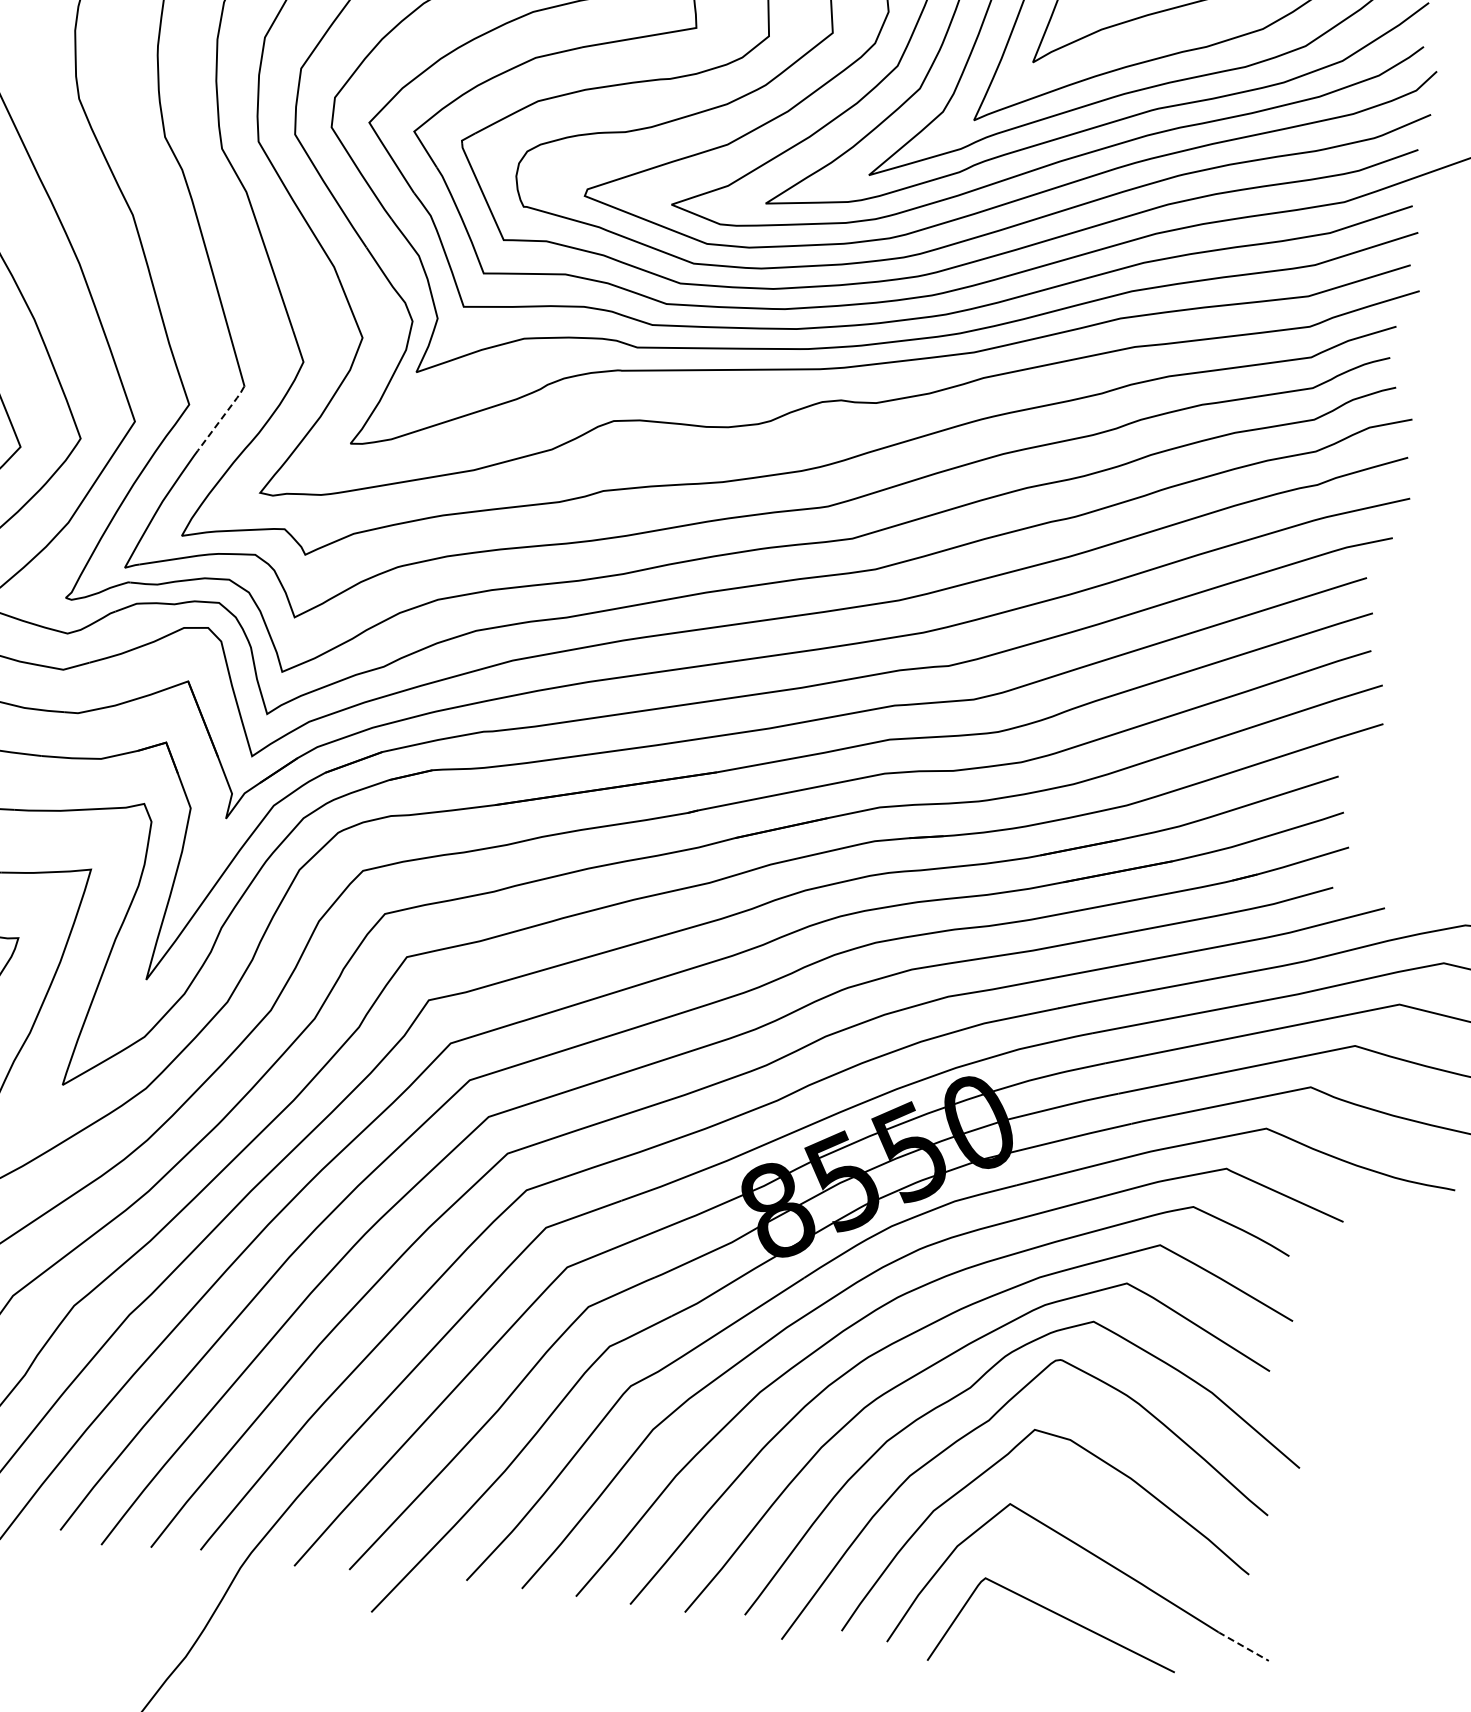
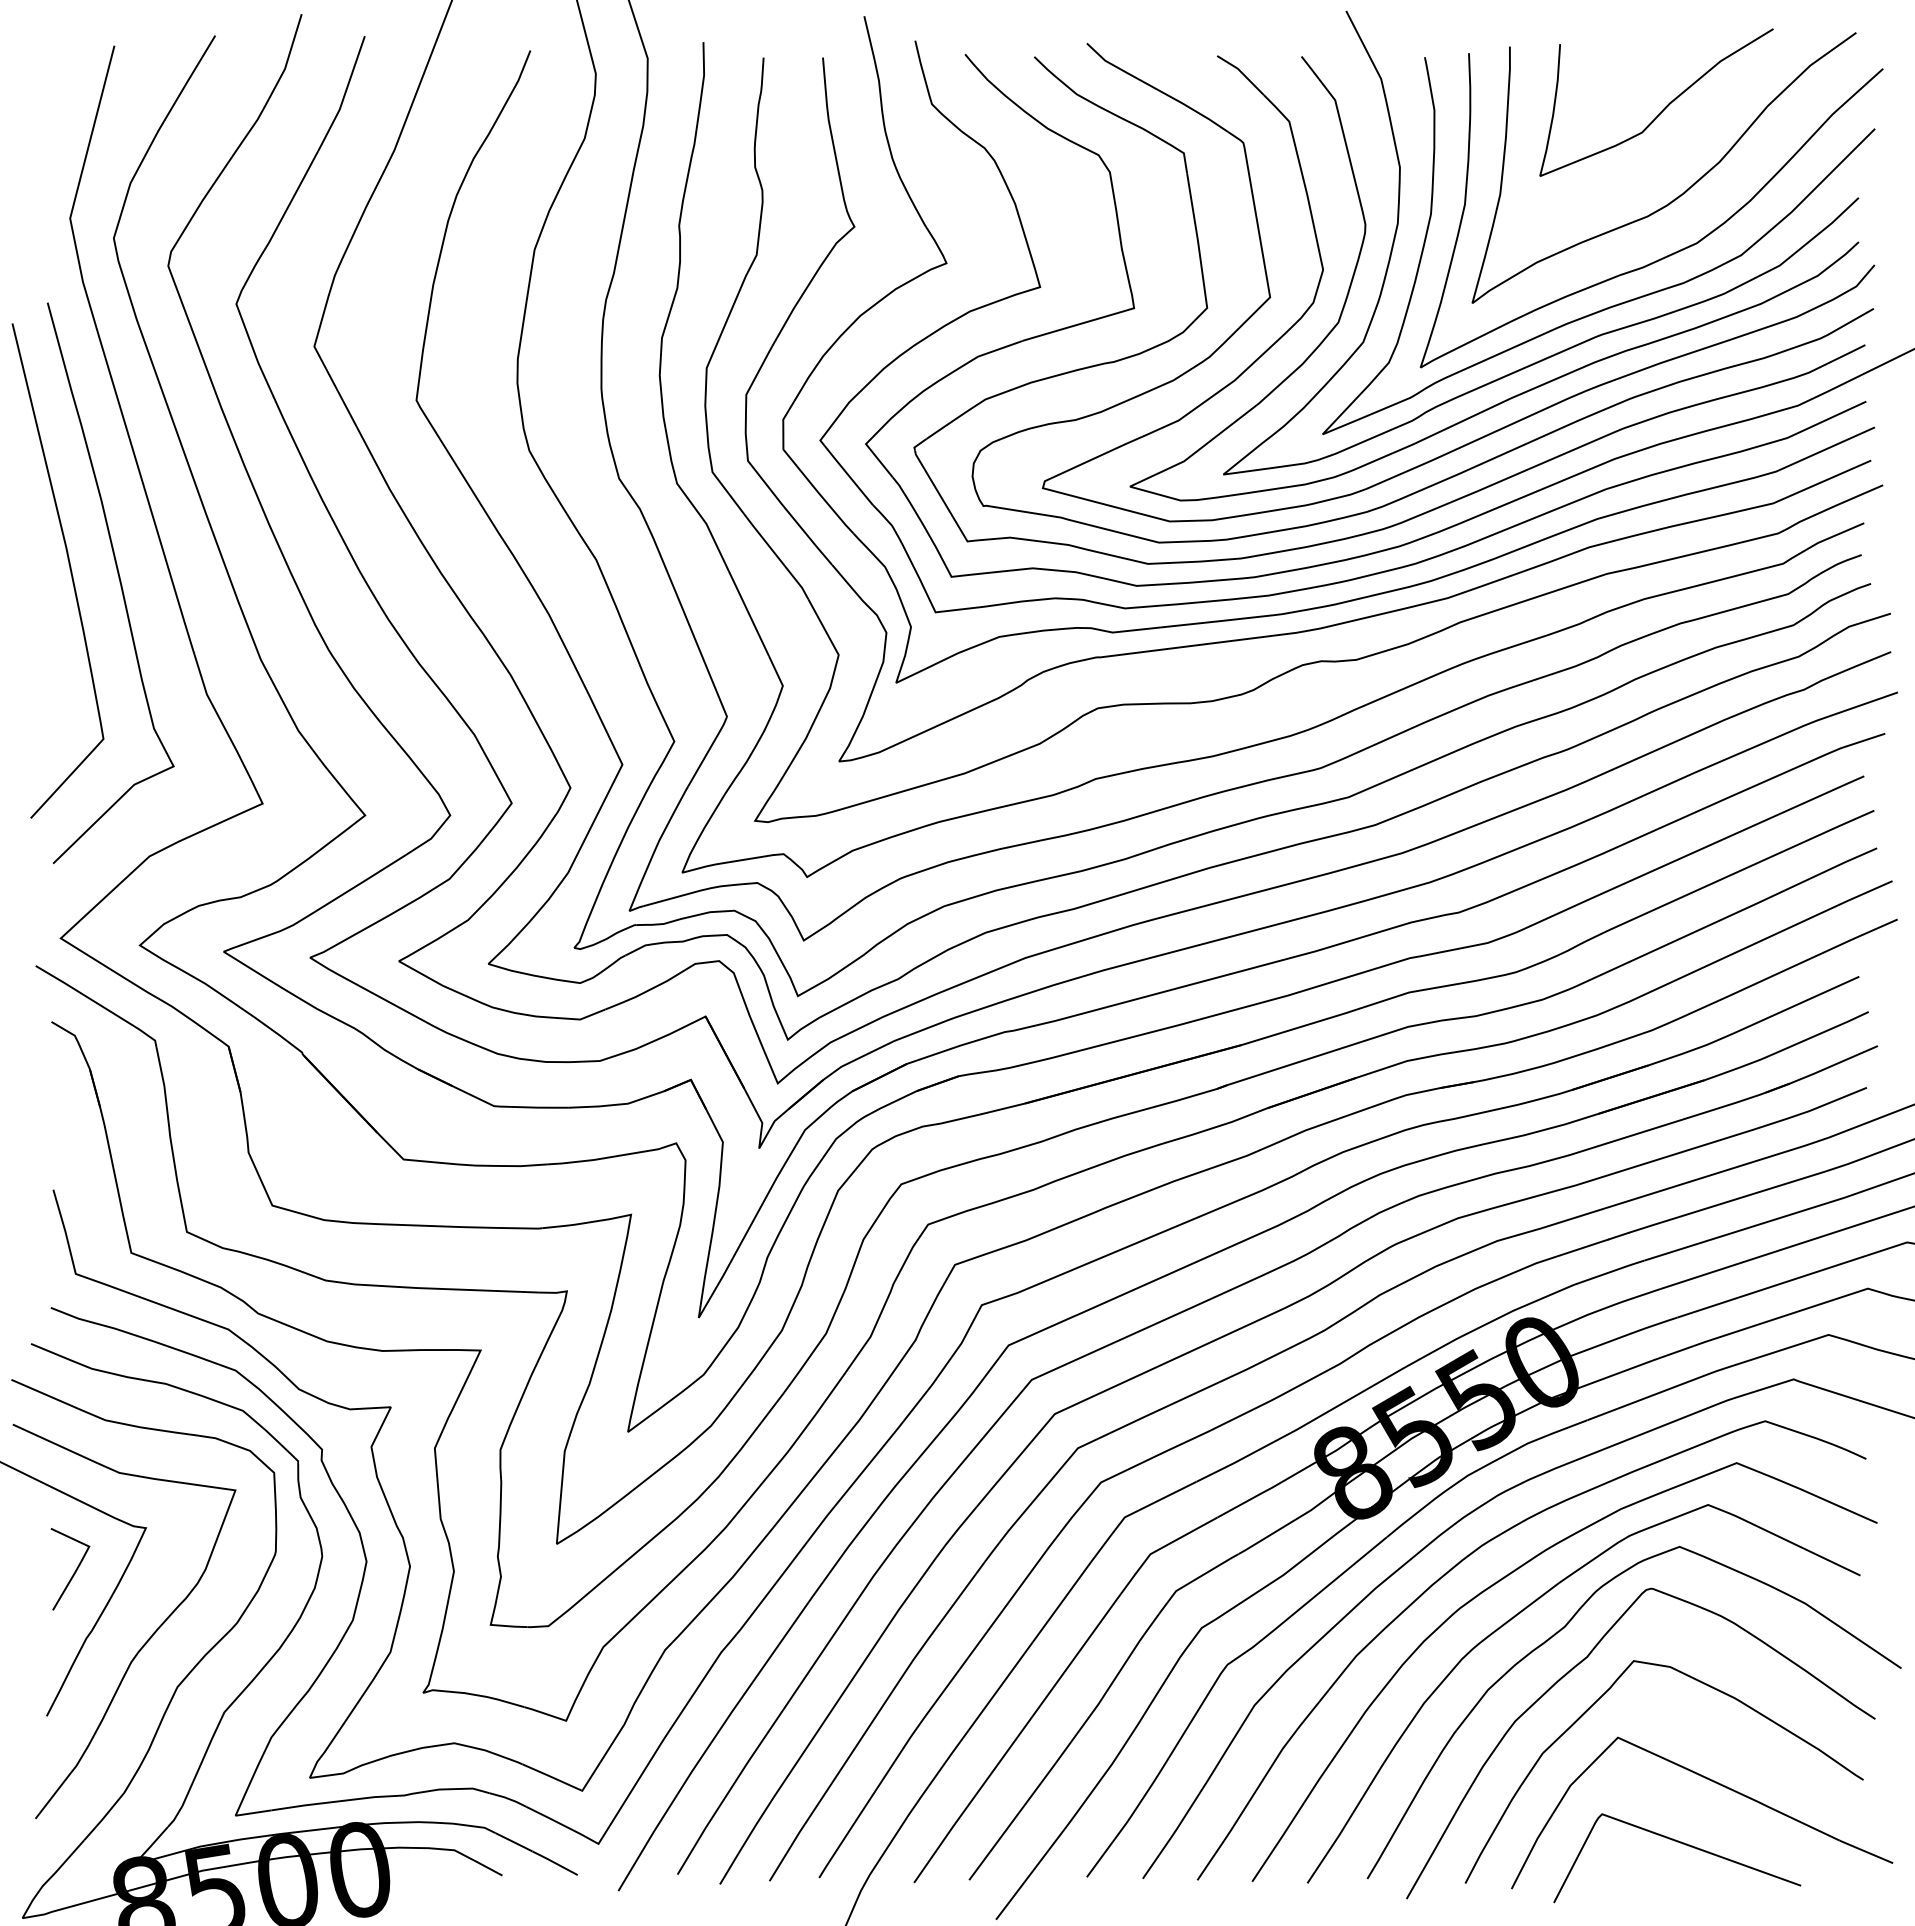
line: (222, 417) -> (708, 750), dashed -> solid
line: (1242, 1645) -> (1865, 1851), dashed -> solid

